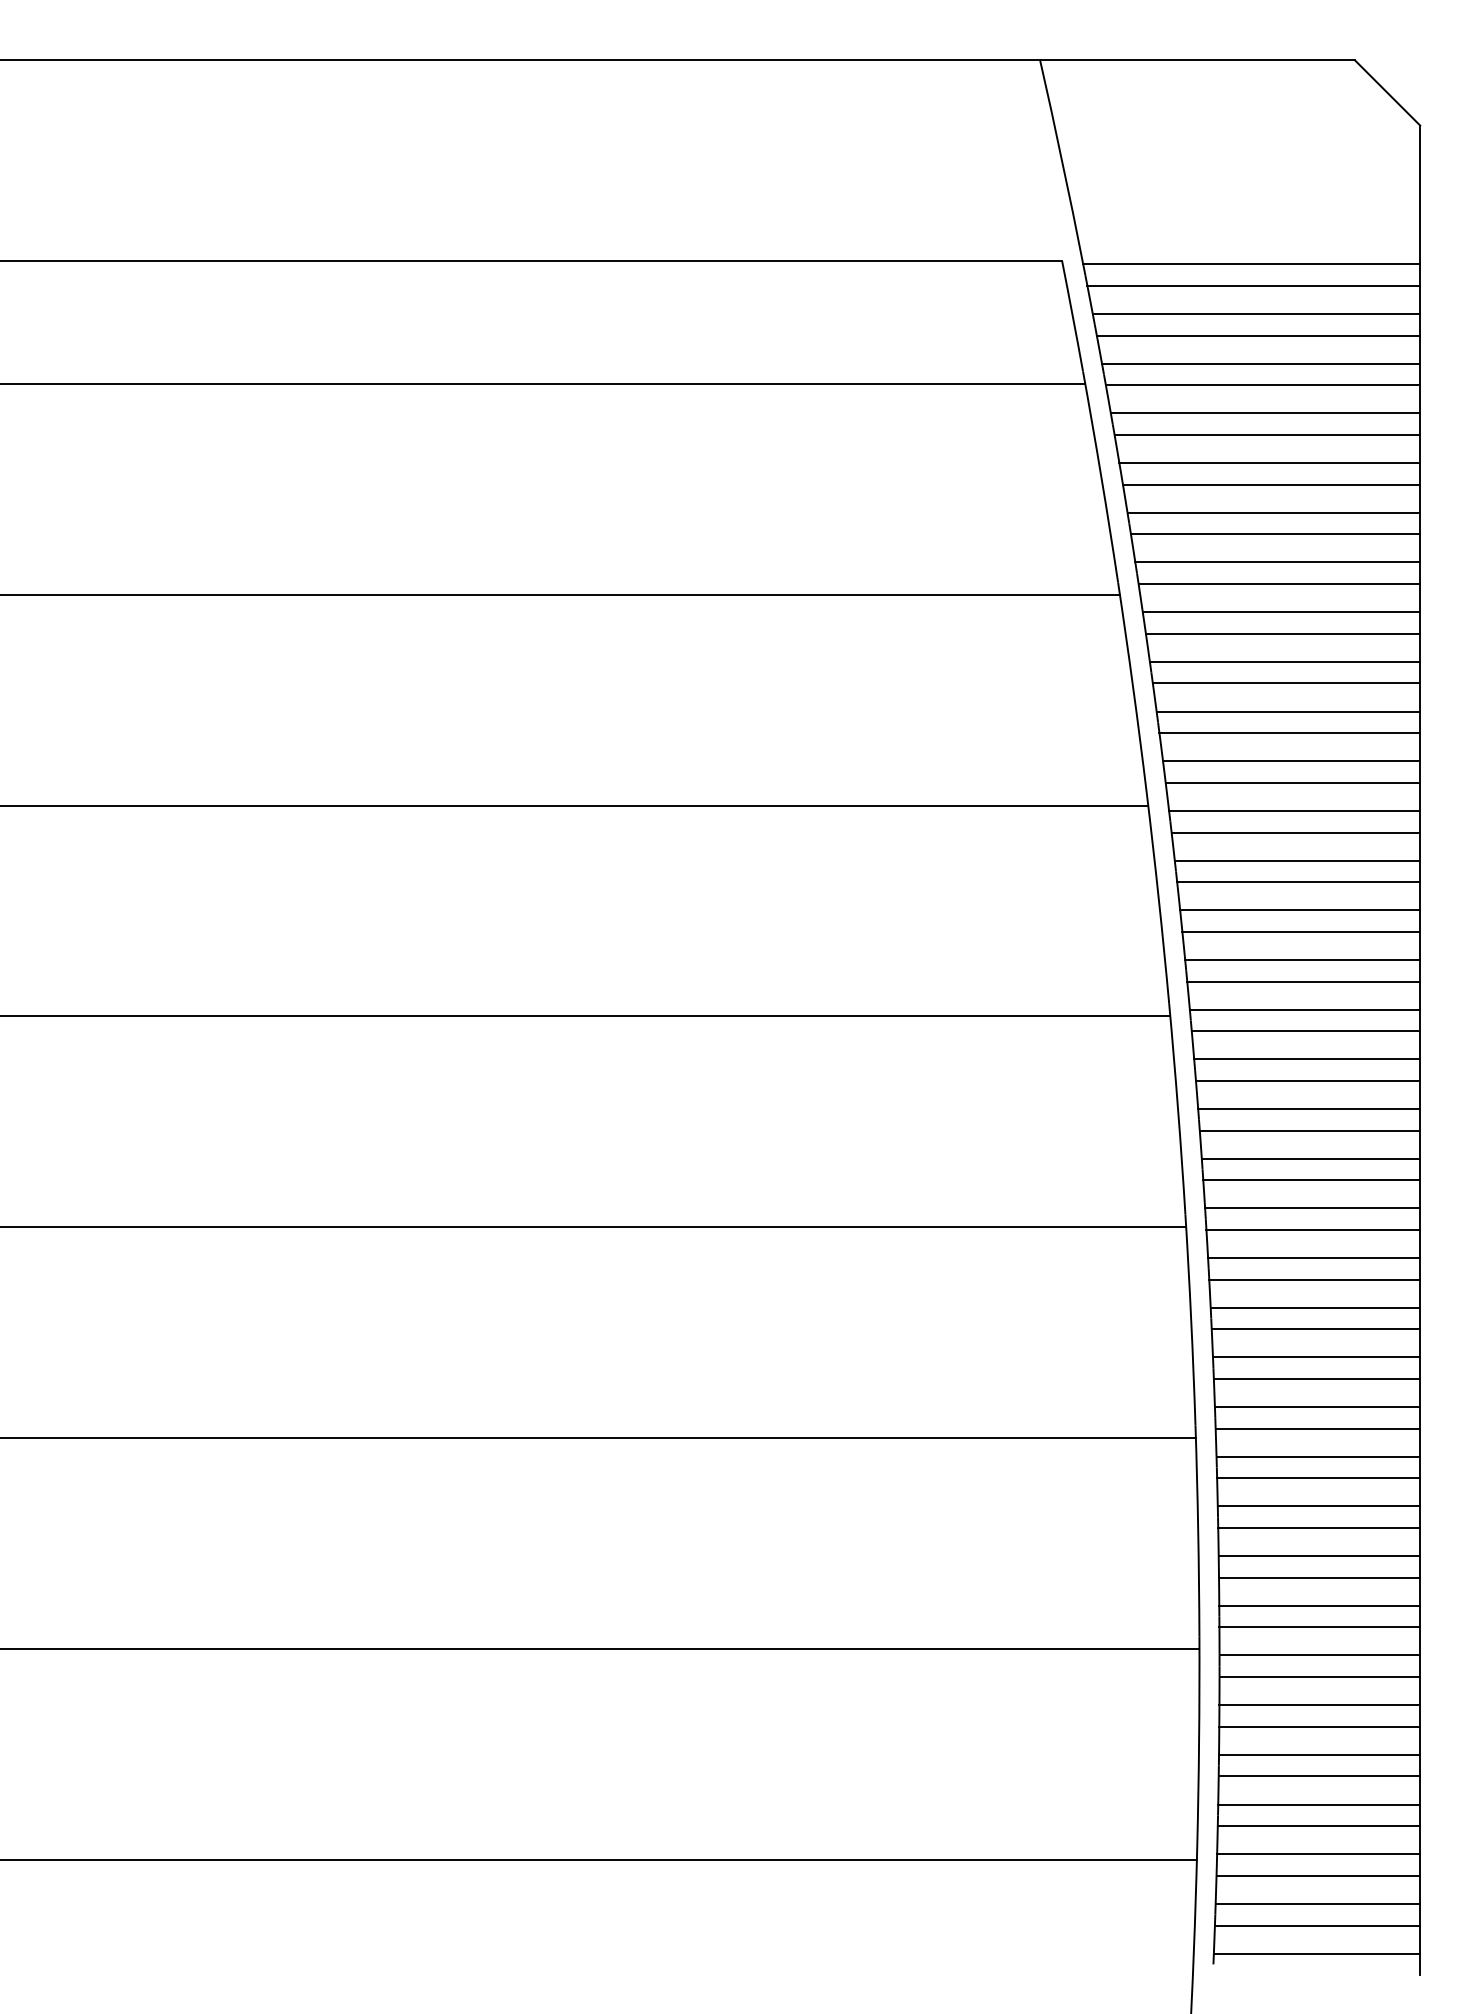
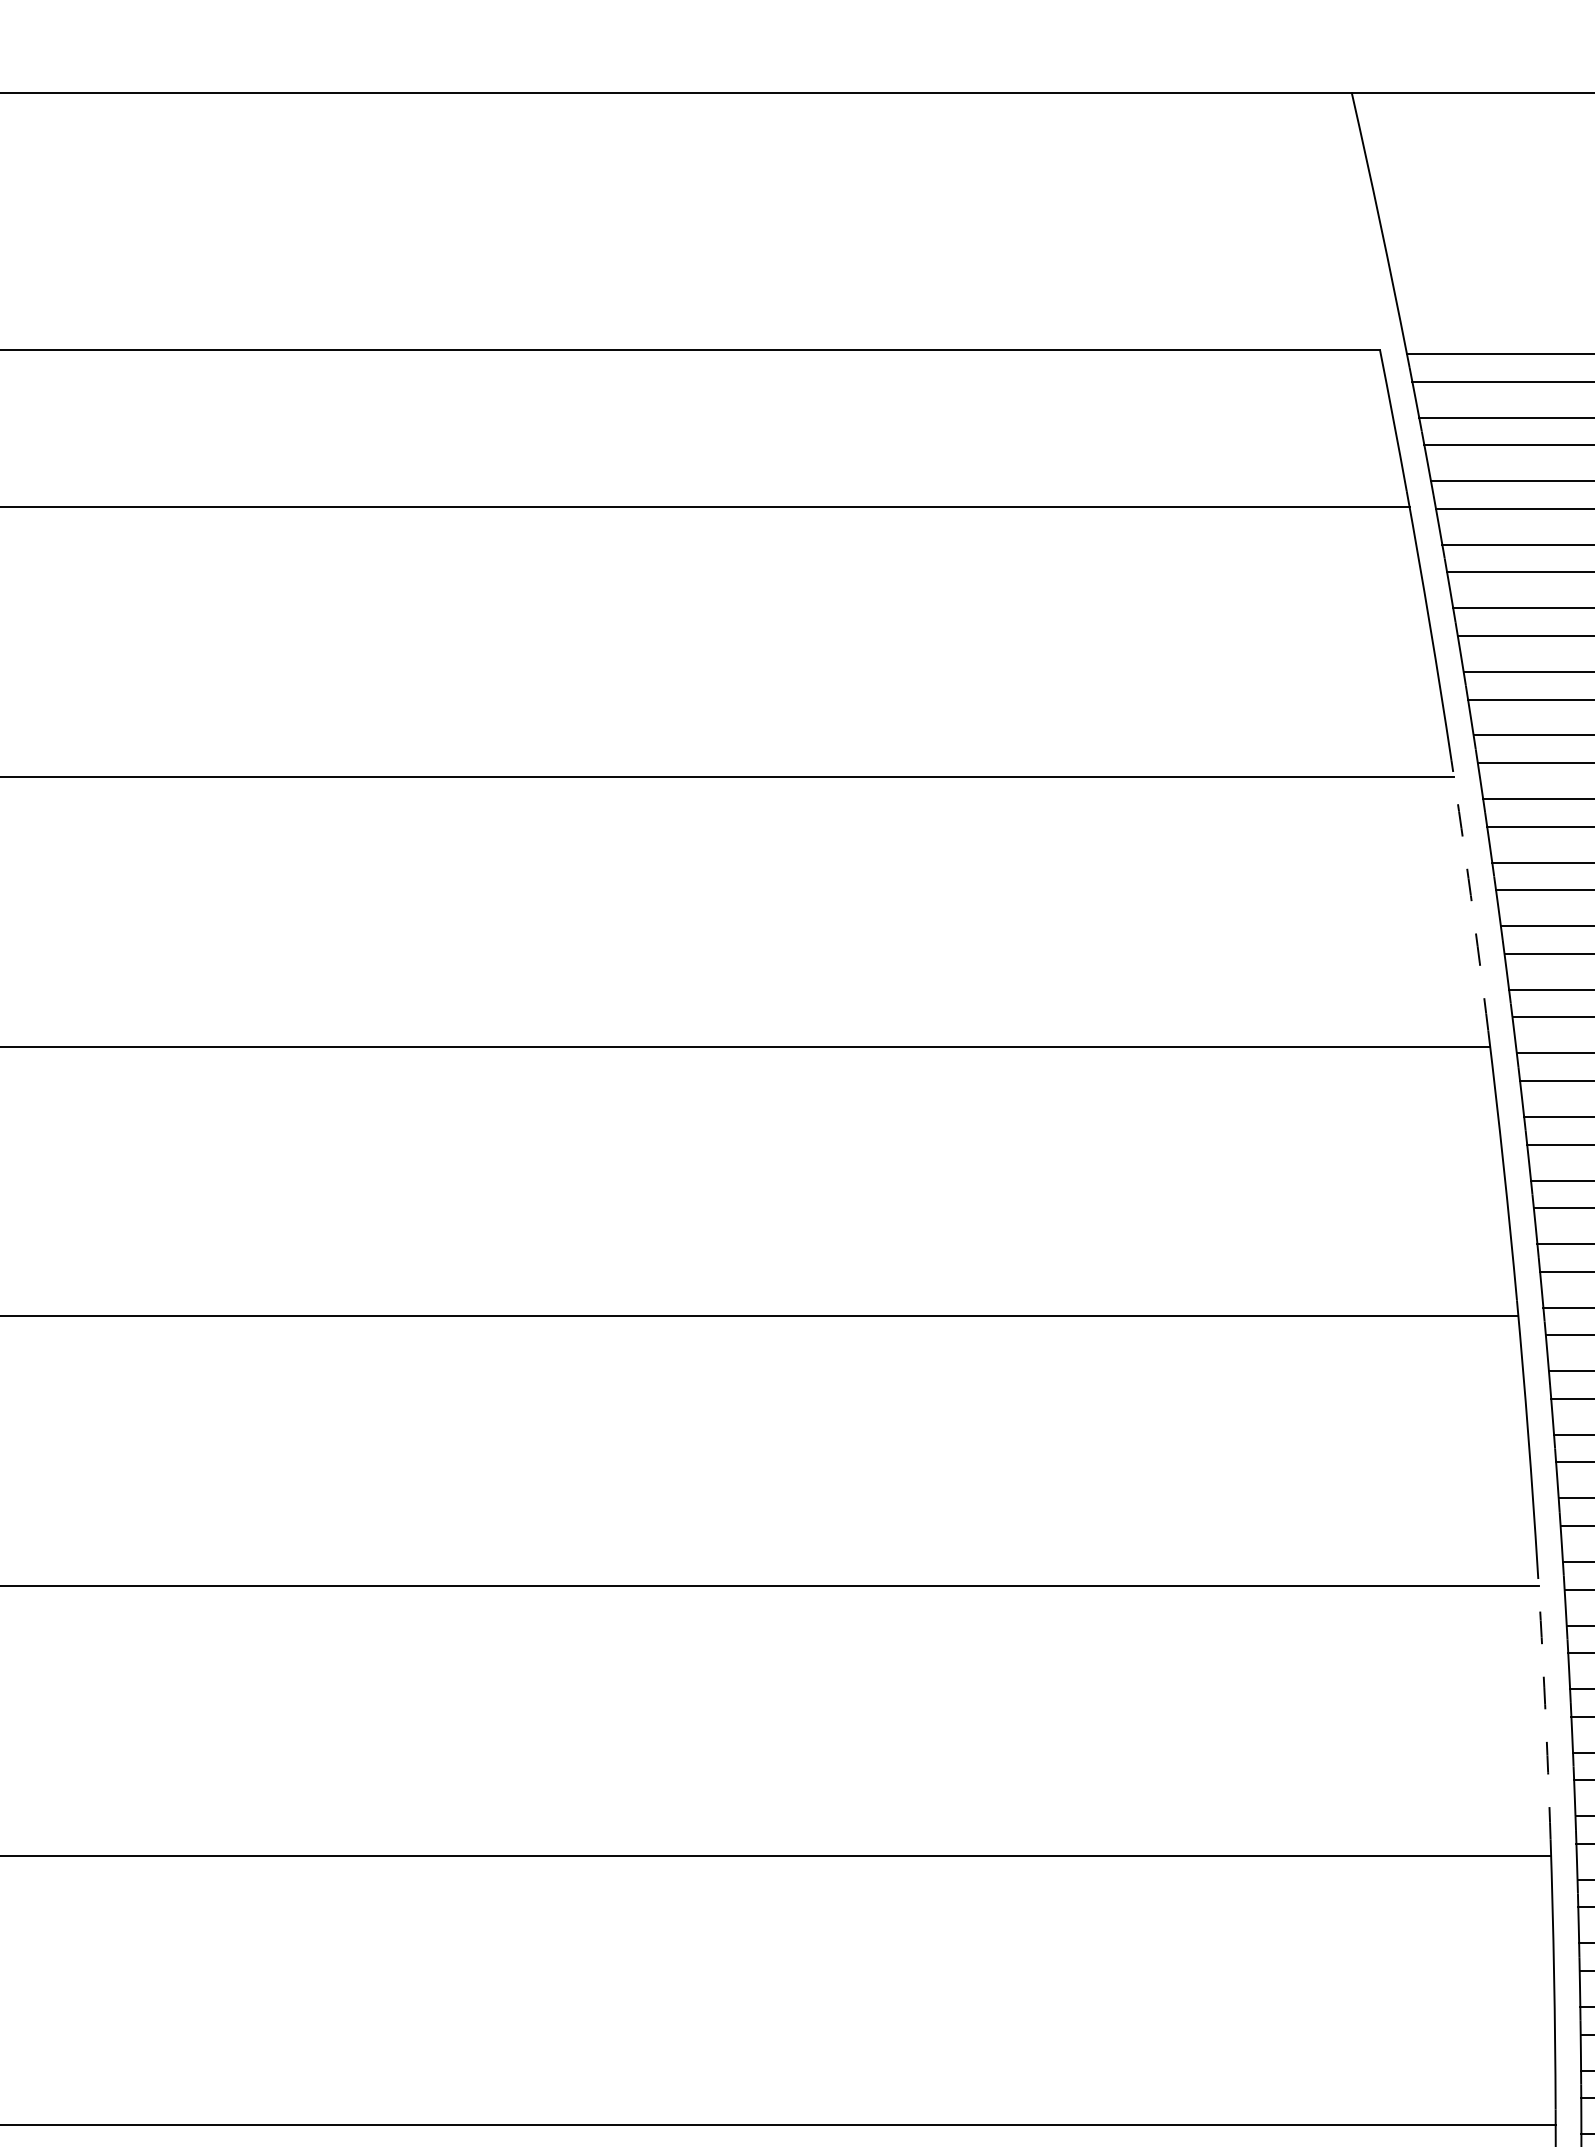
arc: (1133, 687) -> (1471, 895), solid -> dashed
arc: (1191, 1319) -> (1545, 1704), solid -> dashed

